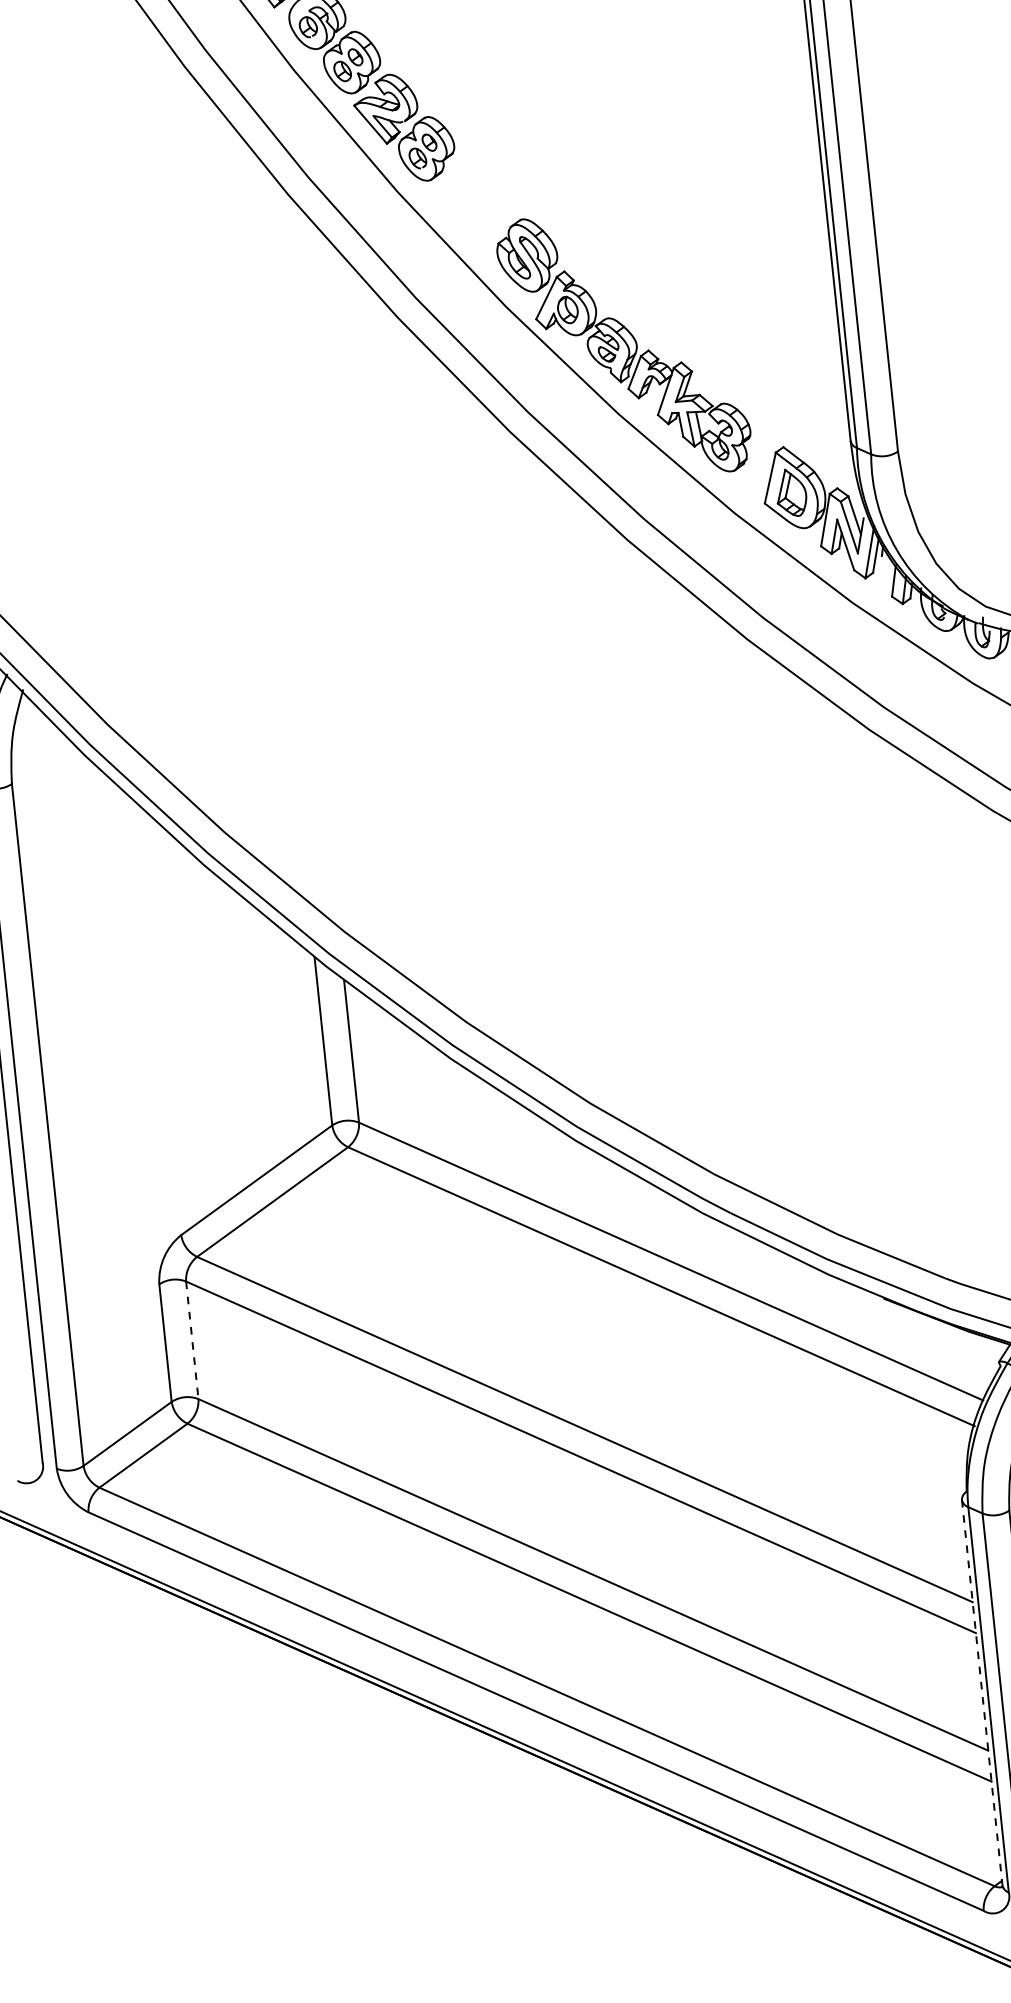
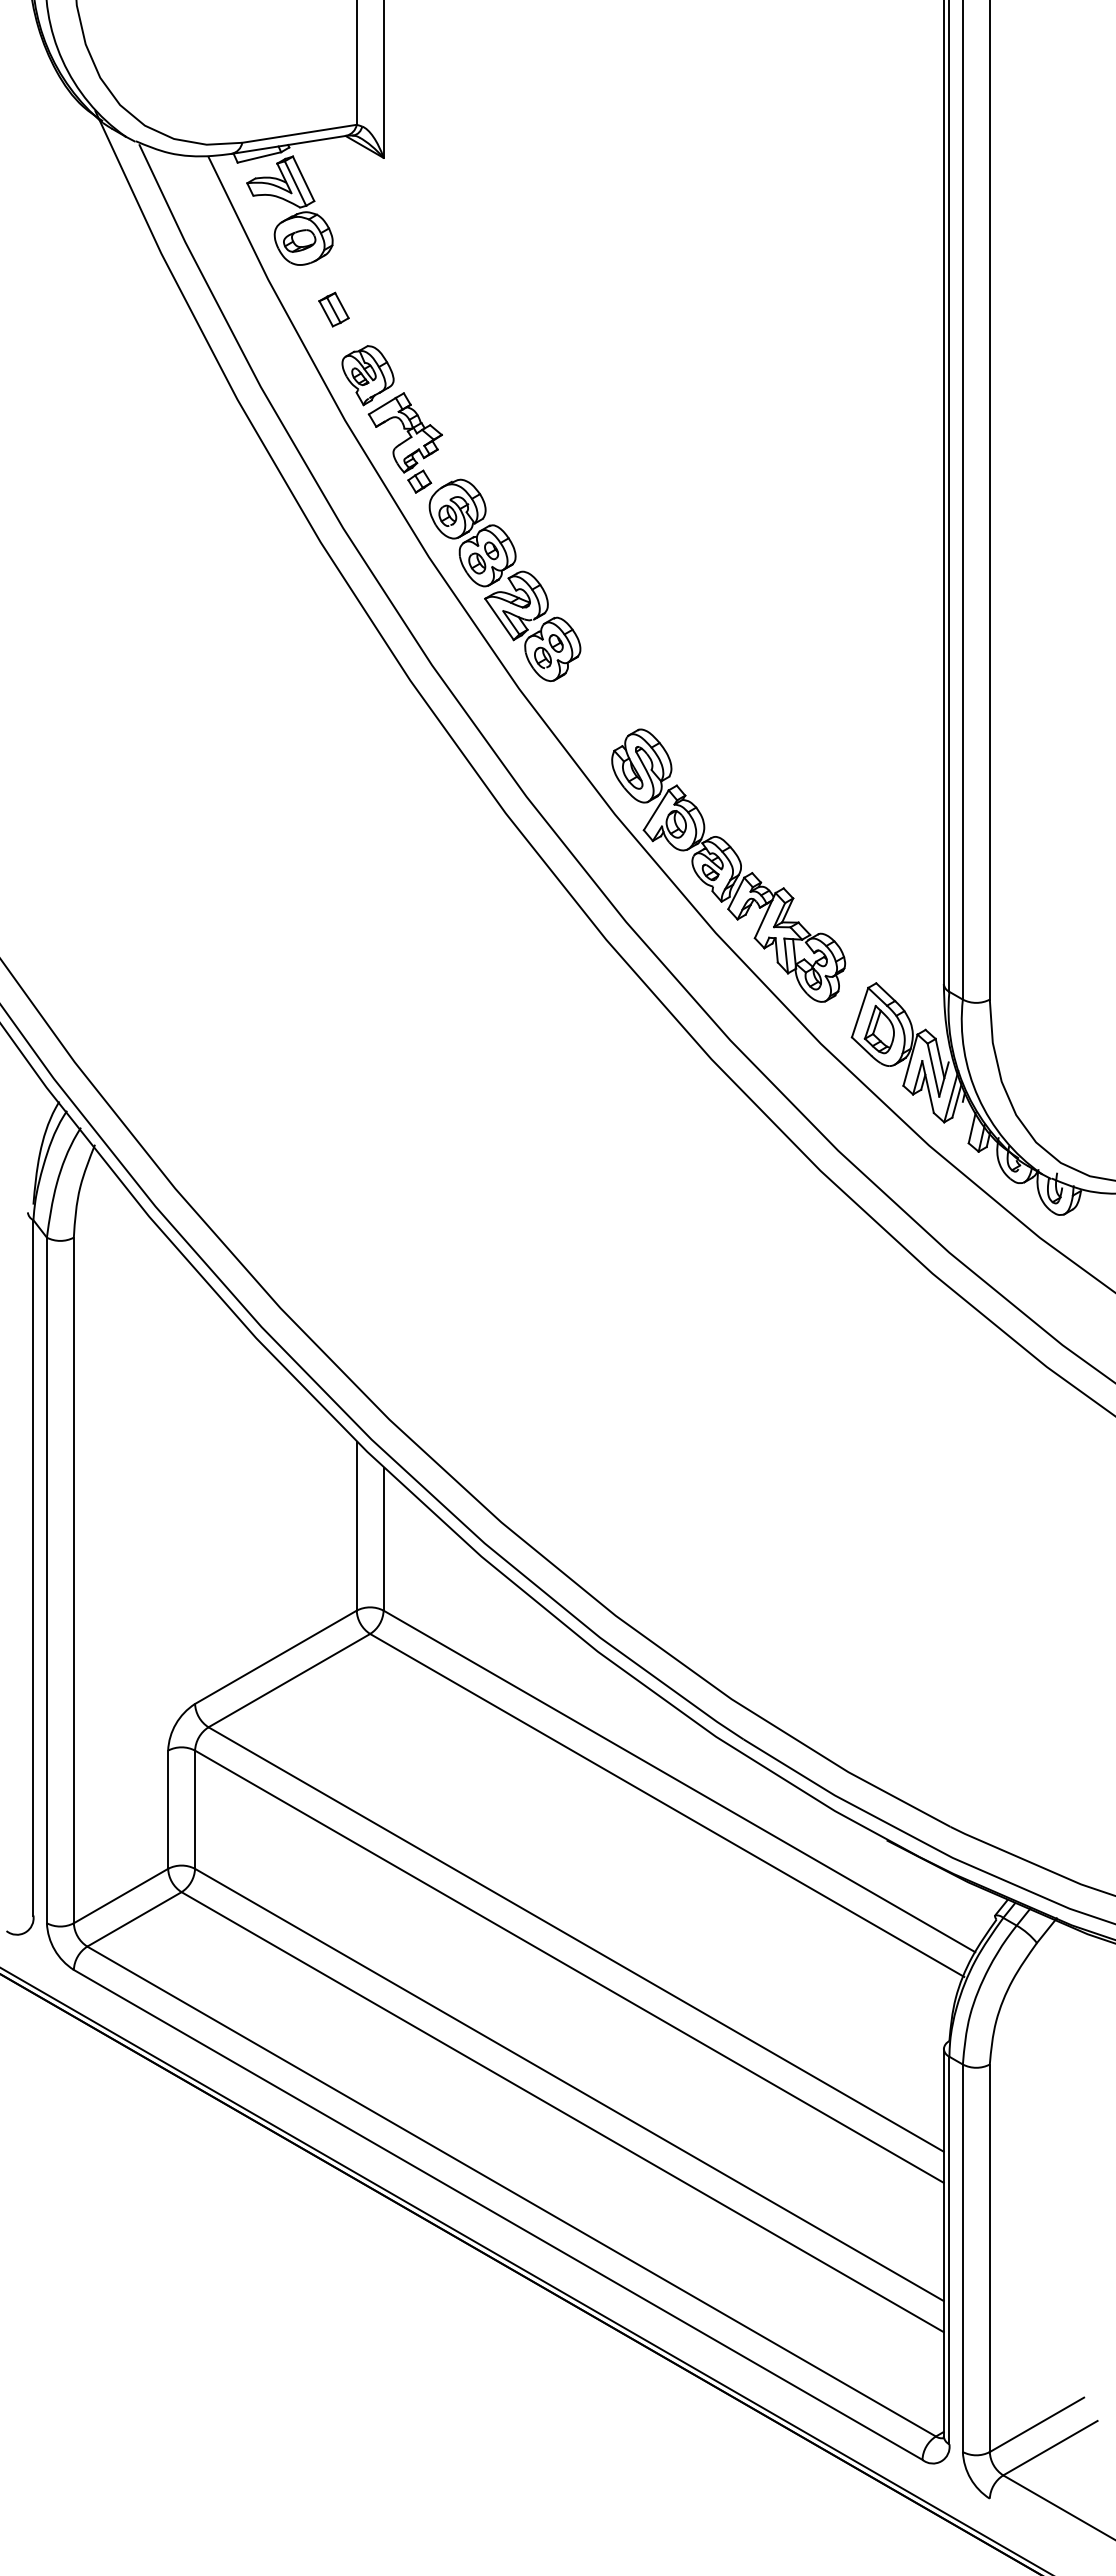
line: (192, 1341) -> (195, 1810), dashed -> solid
line: (981, 1692) -> (943, 2242), dashed -> solid

